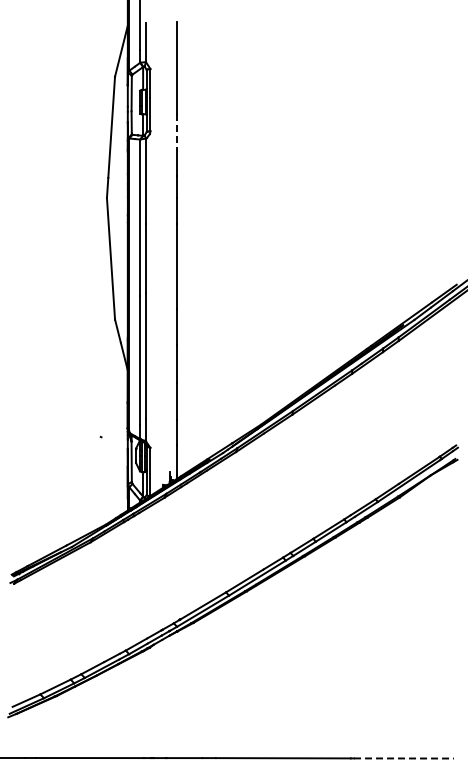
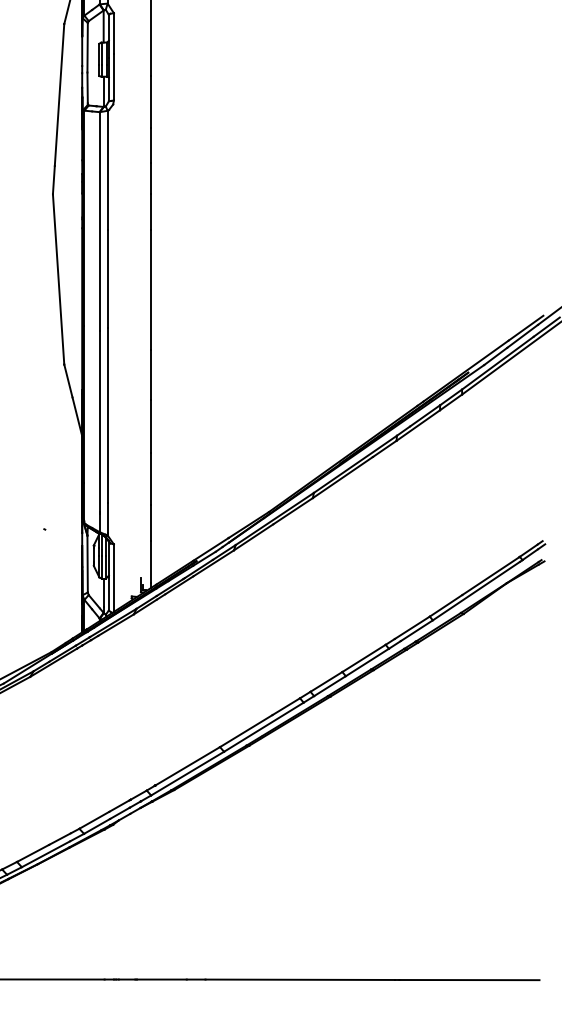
line: (176, 132) -> (150, 102), dashed -> solid
line: (403, 758) -> (468, 980), dashed -> solid

